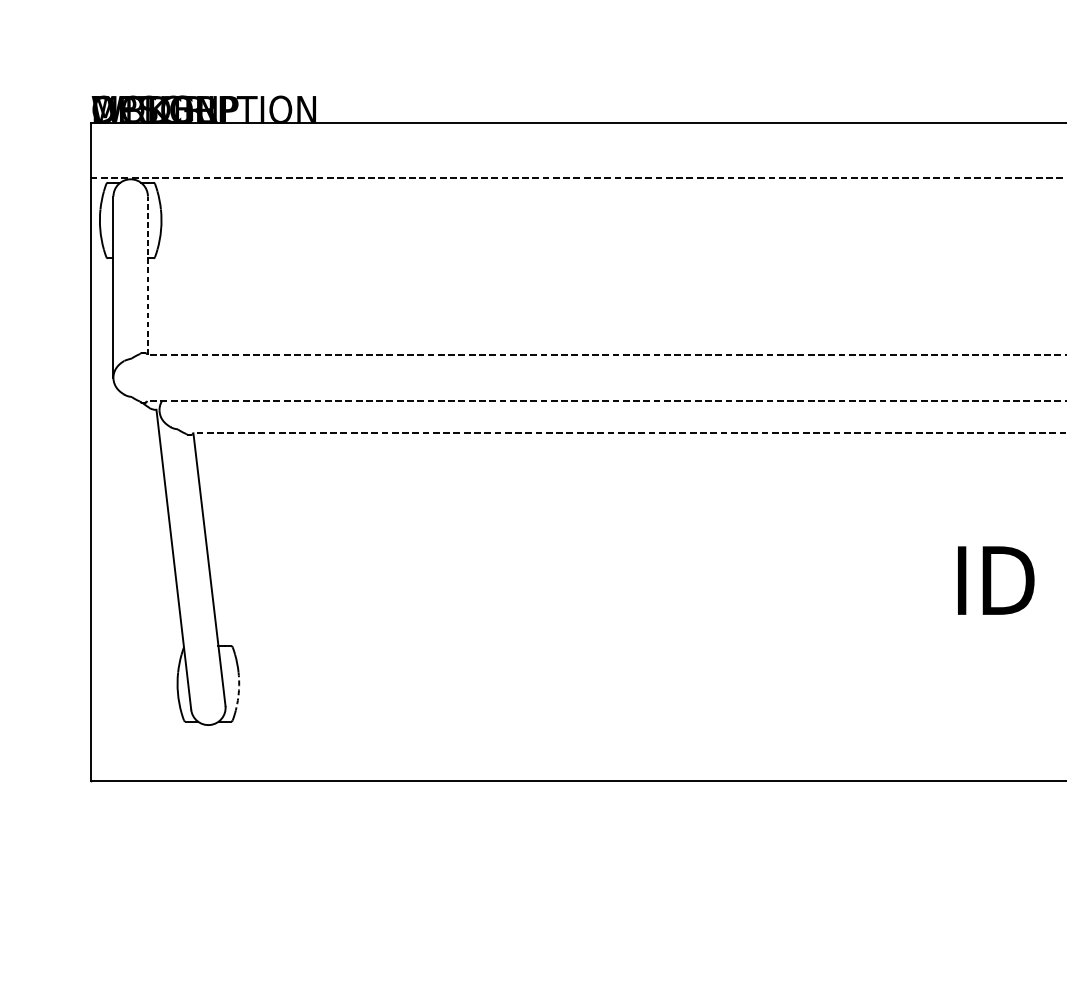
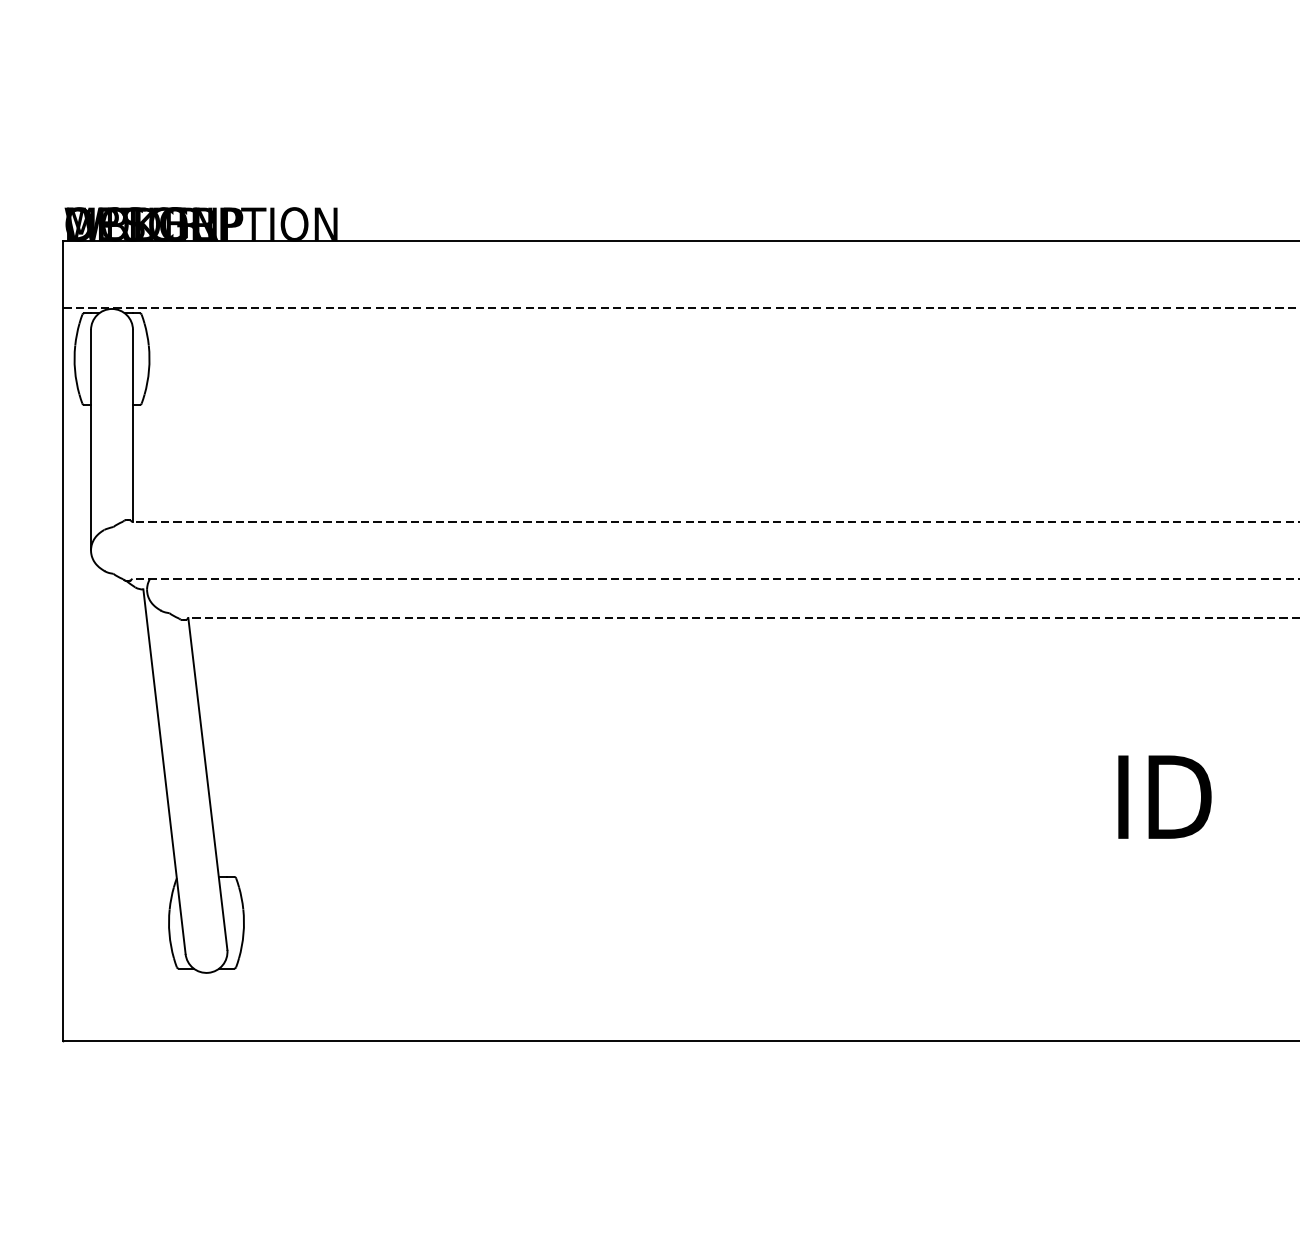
line: (148, 275) -> (133, 425), dashed -> solid
arc: (238, 693) -> (243, 934), dashed -> solid

